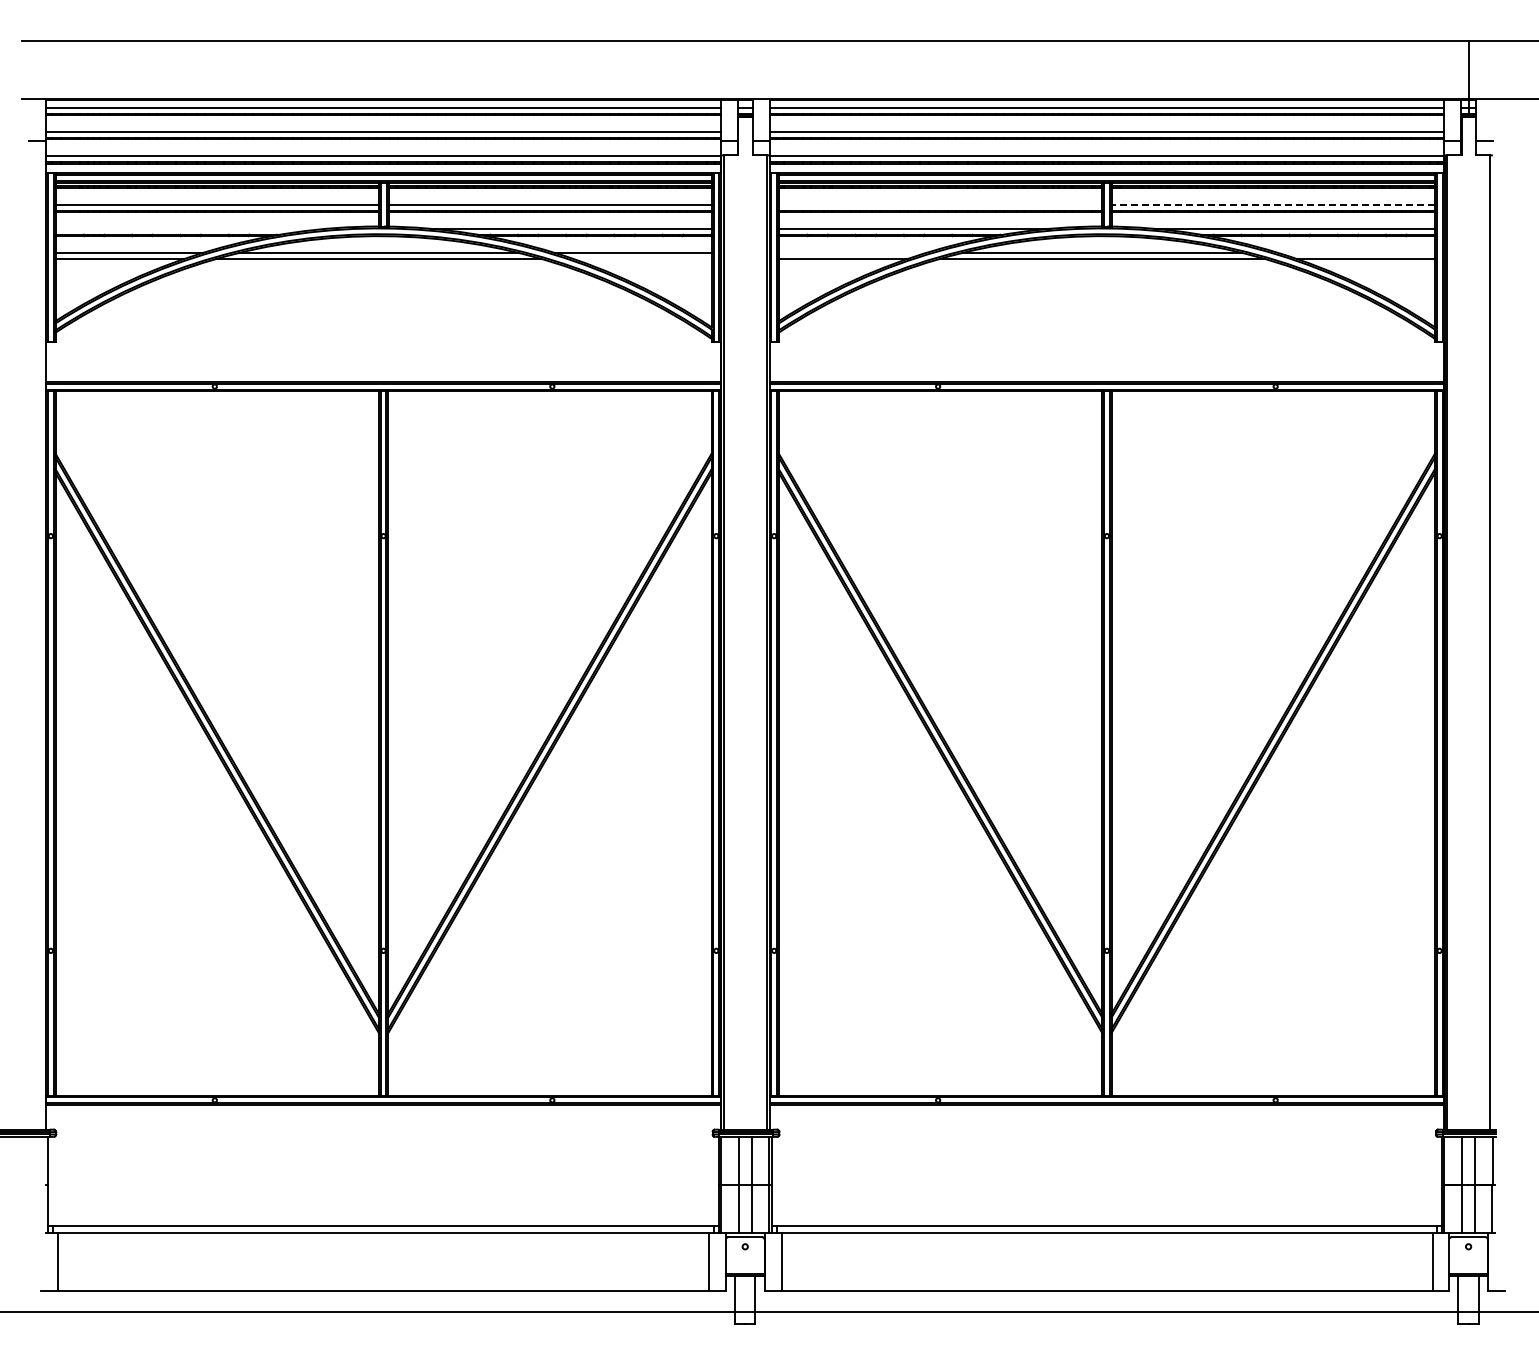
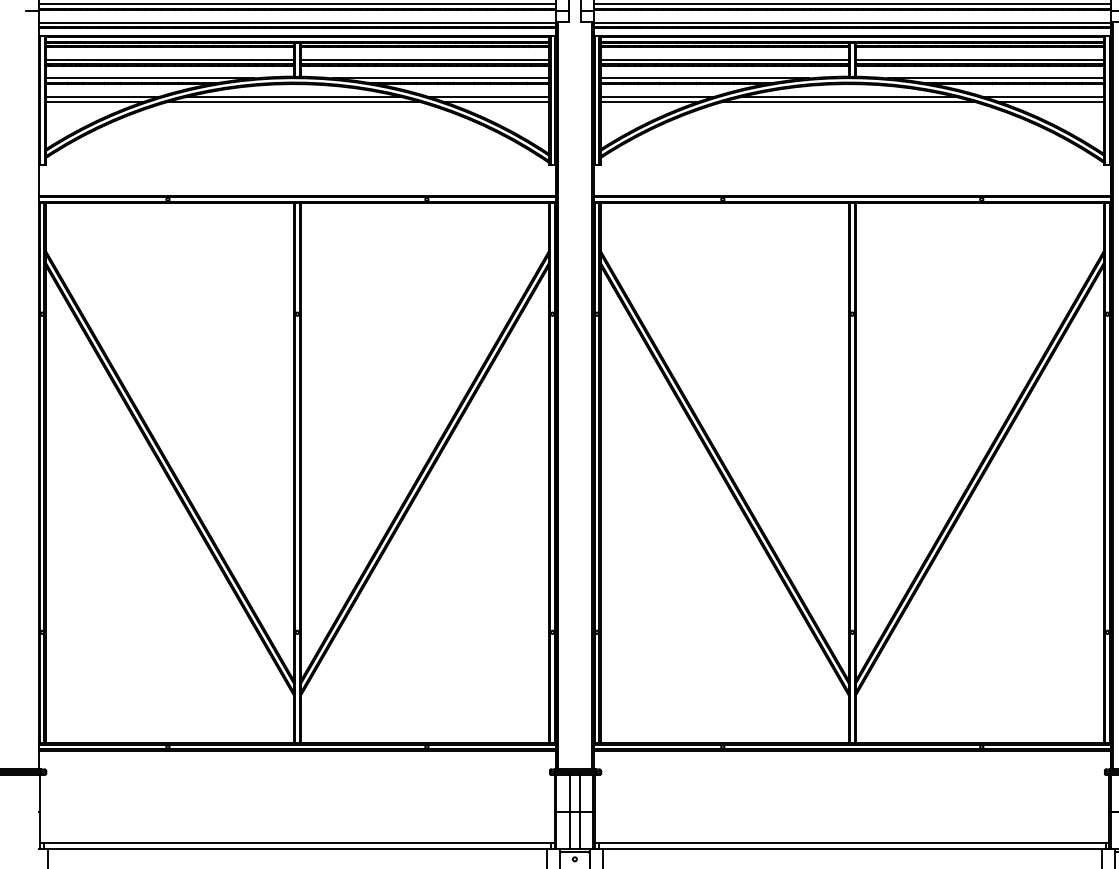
line: (940, 204) -> (724, 59), added
line: (1273, 204) -> (980, 59), dashed -> solid
line: (191, 228) -> (150, 78), added
line: (852, 252) -> (657, 96), added
line: (1356, 252) -> (1043, 96), added
line: (642, 258) -> (496, 101), added

